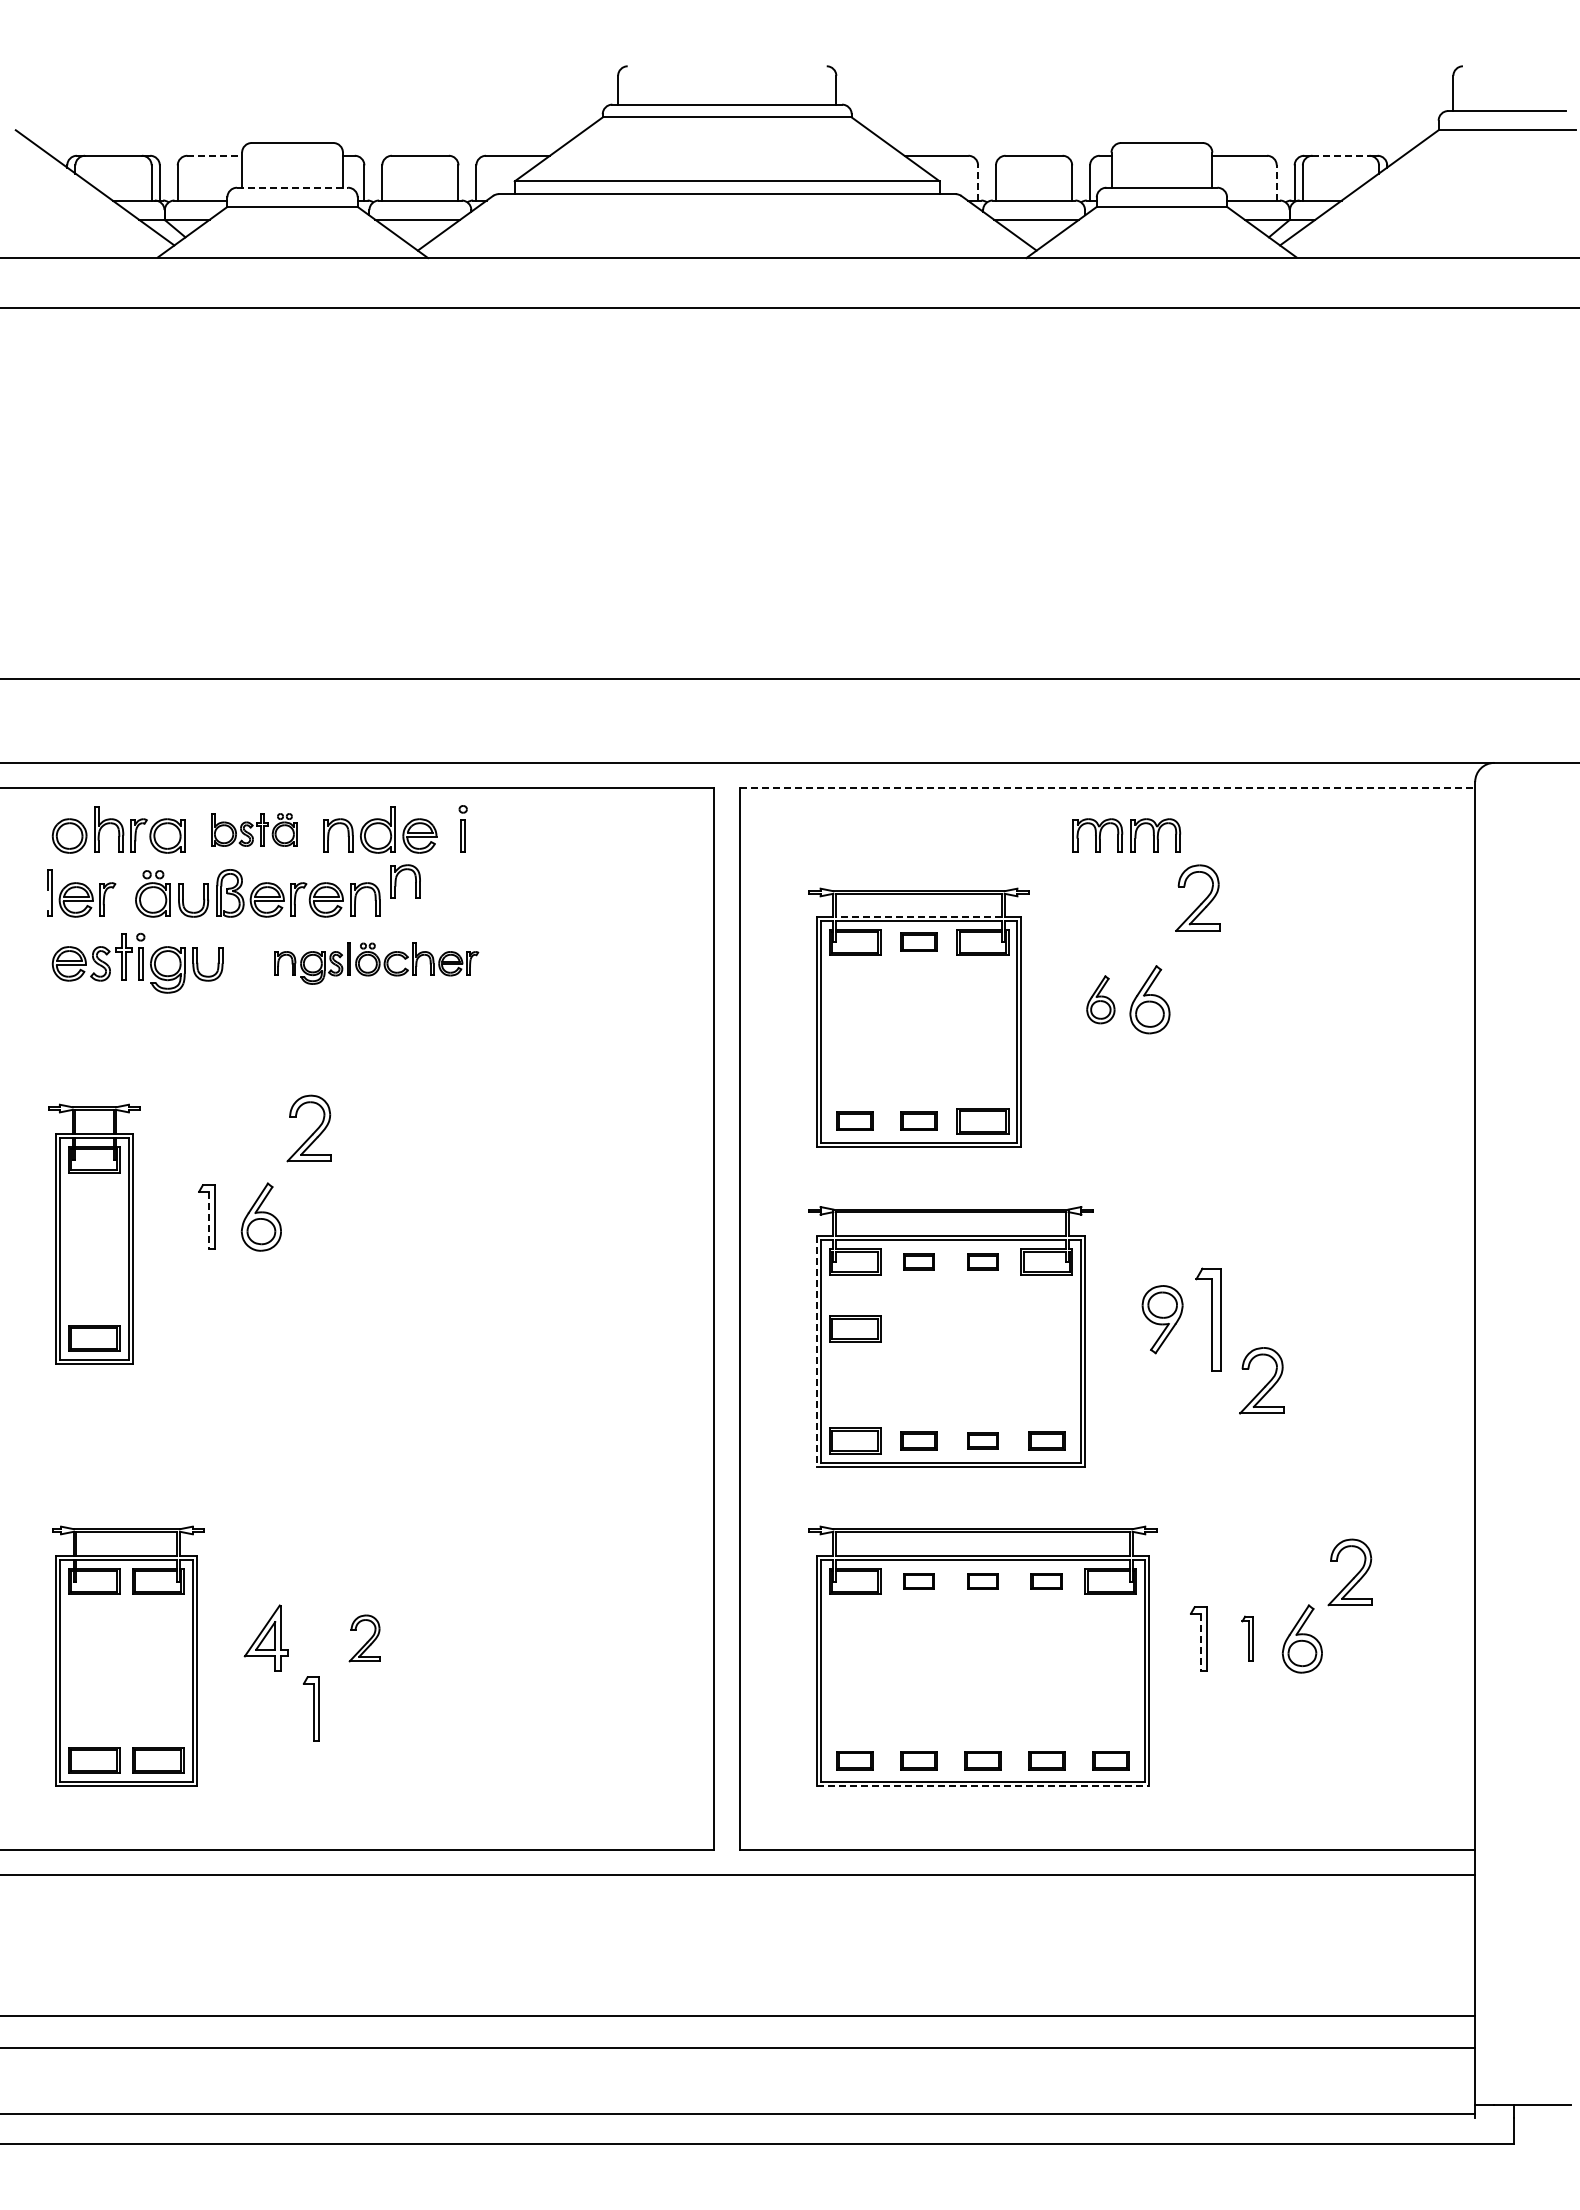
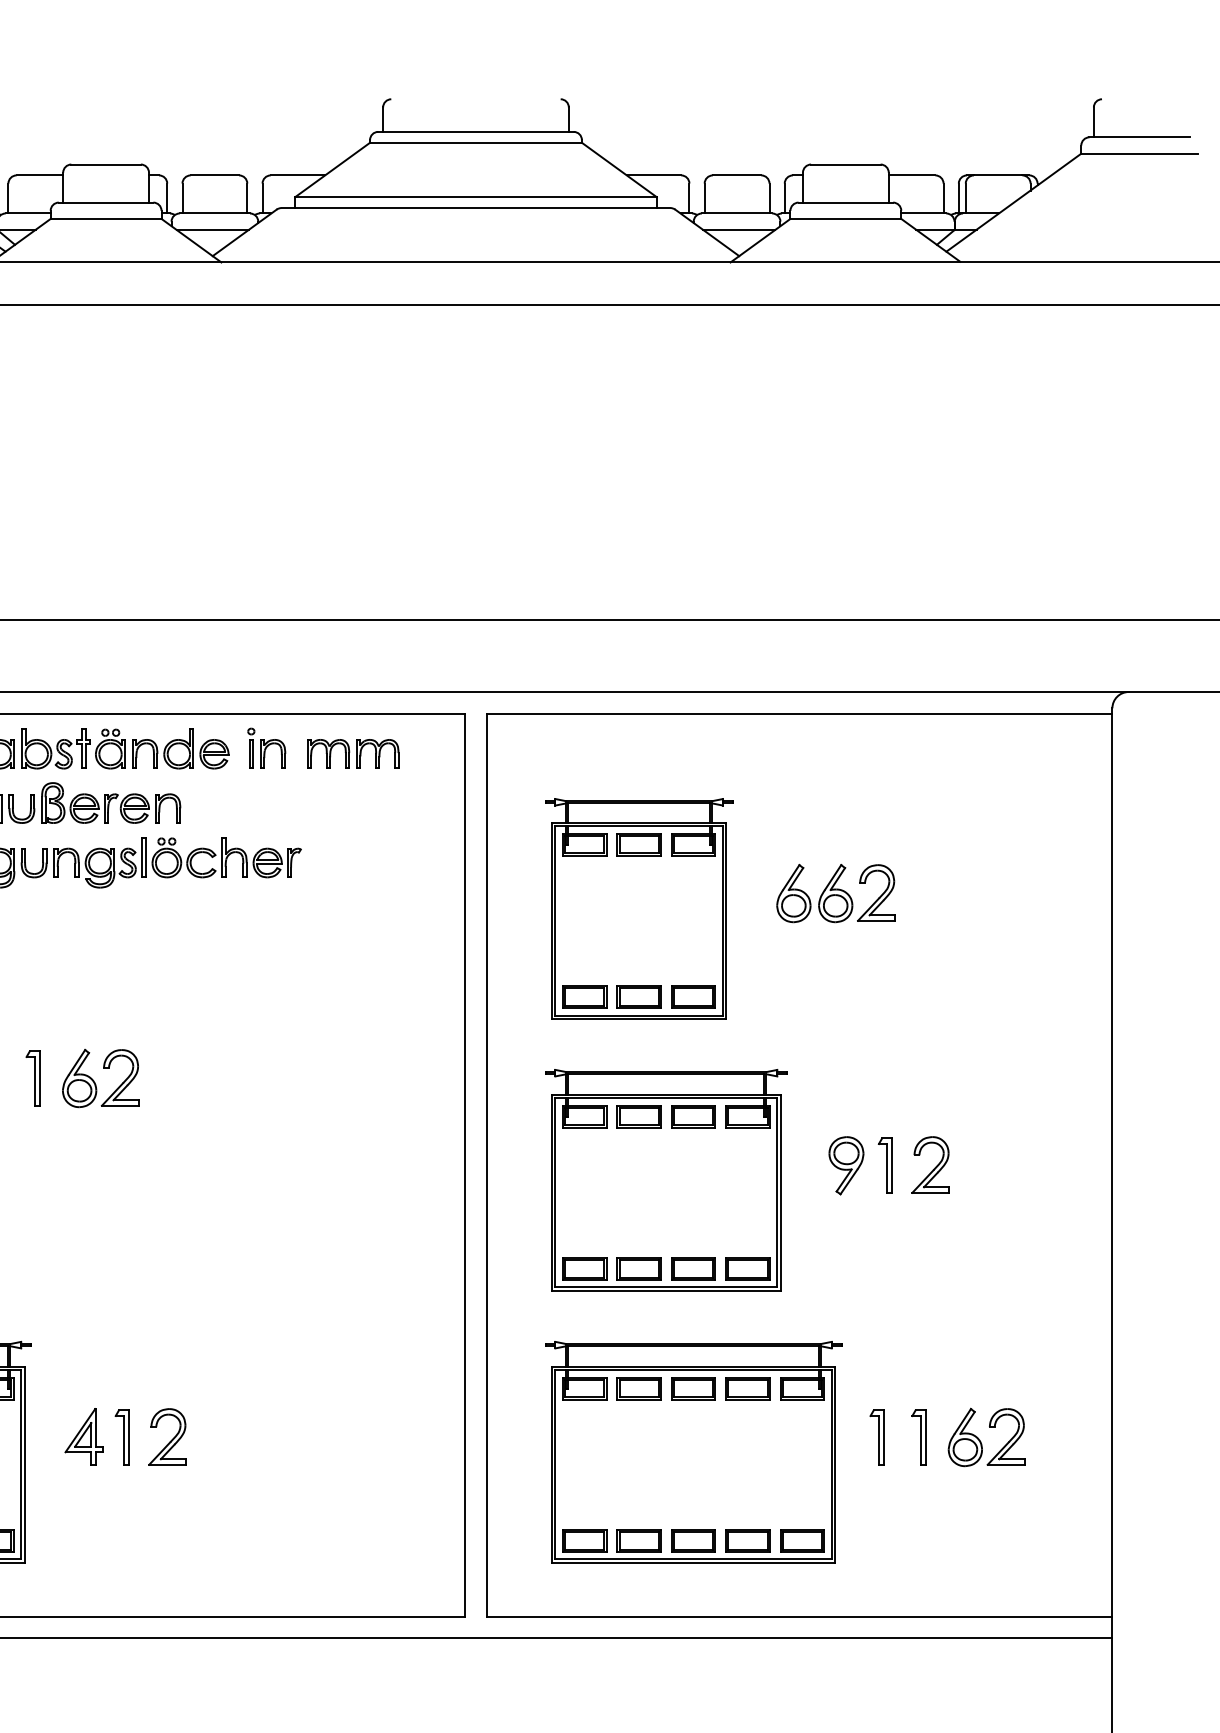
line: (215, 155) -> (40, 175), dashed -> solid
line: (1341, 155) -> (998, 175), dashed -> solid
line: (978, 182) -> (689, 198), dashed -> solid
line: (1276, 182) -> (943, 198), dashed -> solid
line: (292, 187) -> (106, 202), dashed -> solid
line: (1107, 788) -> (799, 713), dashed -> solid
part: (254, 829) -> (73, 748), size x1.43
part: (1126, 835) -> (352, 753), moved
part: (397, 877) -> (266, 750), moved
part: (1202, 901) -> (880, 895), moved
line: (918, 916) -> (638, 822), dashed -> solid
part: (918, 942) -> (638, 844), size x1.43
part: (376, 963) -> (177, 862), size x1.43
part: (1100, 999) -> (793, 893), size x1.43
part: (855, 1121) -> (585, 997), size x1.43
part: (918, 1121) -> (638, 997), size x1.43
part: (313, 1132) -> (123, 1081), moved
line: (208, 1220) -> (34, 1081), dashed -> solid
part: (918, 1261) -> (638, 1116), size x1.67
part: (982, 1261) -> (693, 1116), size x1.67
part: (1207, 1318) -> (884, 1164), size x0.62
part: (855, 1328) -> (585, 1173), removed
line: (816, 1351) -> (551, 1192), dashed -> solid
part: (1261, 1380) -> (930, 1164), moved
part: (918, 1440) -> (638, 1268), size x1.43
part: (982, 1440) -> (693, 1268), size x1.67
part: (1046, 1440) -> (747, 1268), size x1.43
part: (1355, 1574) -> (1010, 1438), moved
part: (918, 1581) -> (638, 1388), size x1.67
part: (982, 1581) -> (693, 1388), size x1.67
part: (1046, 1581) -> (747, 1388), size x1.67
part: (364, 1638) -> (167, 1437), size x1.43
part: (1247, 1638) -> (918, 1437), size x1.43
line: (1200, 1642) -> (878, 1440), dashed -> solid
part: (311, 1708) -> (122, 1437), moved
part: (855, 1760) -> (585, 1540), size x1.43
part: (918, 1760) -> (638, 1540), size x1.43
part: (982, 1760) -> (693, 1540), size x1.43
part: (1046, 1760) -> (747, 1540), size x1.43
part: (1110, 1760) -> (802, 1540), size x1.43
line: (983, 1786) -> (694, 1562), dashed -> solid

